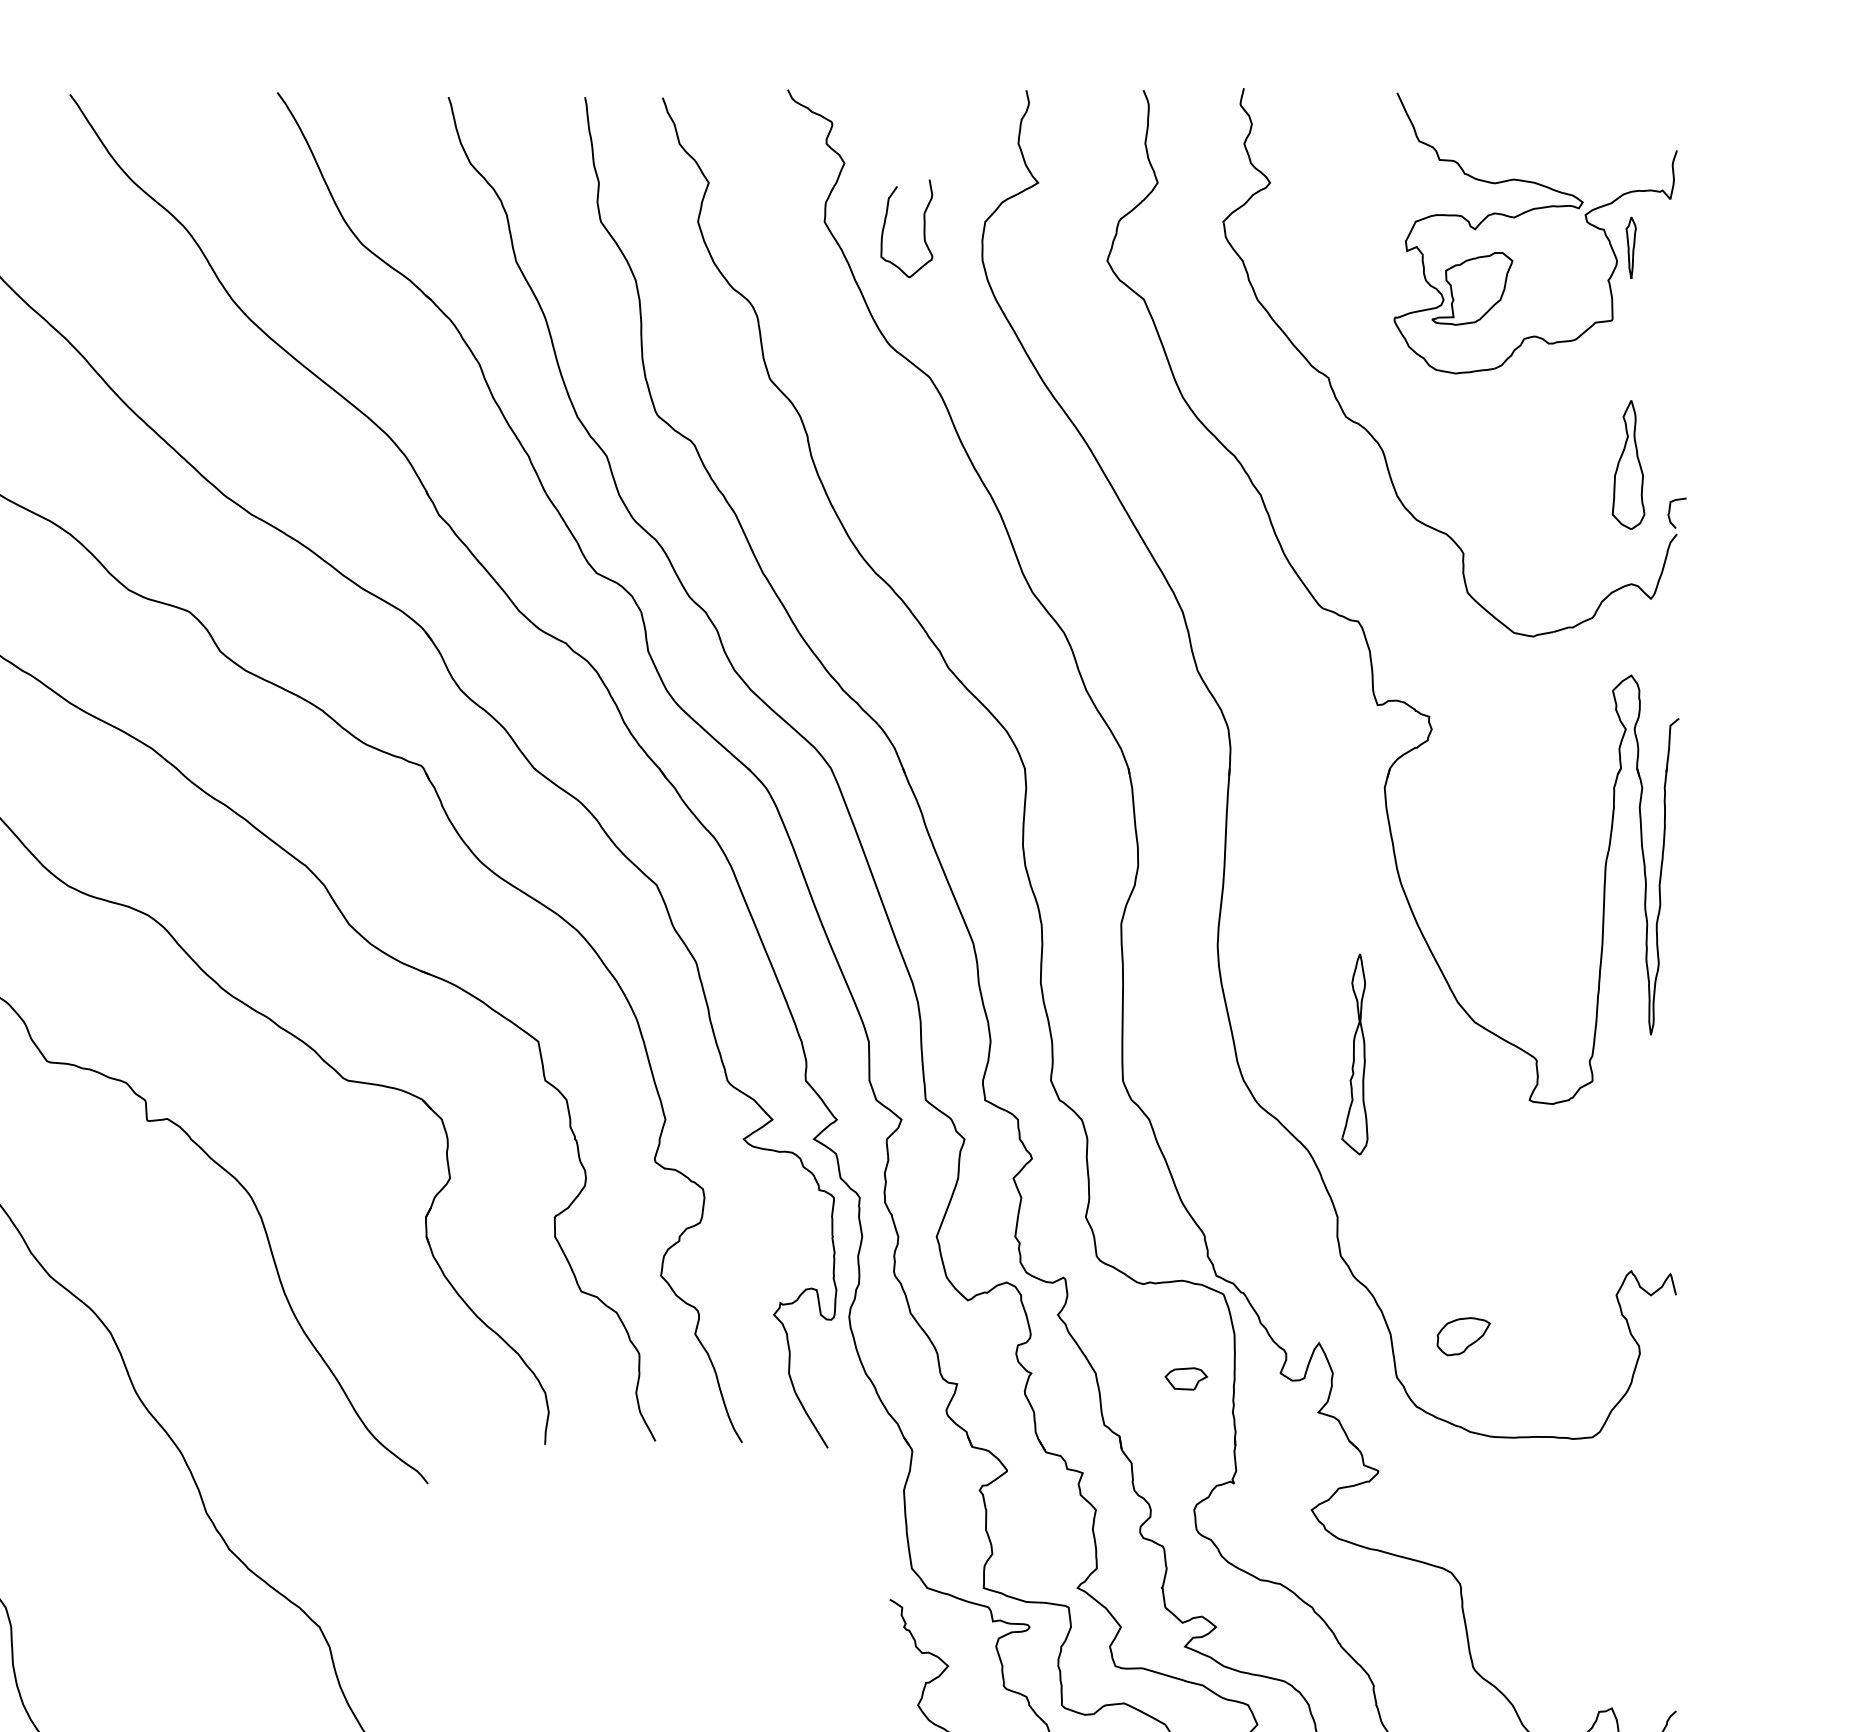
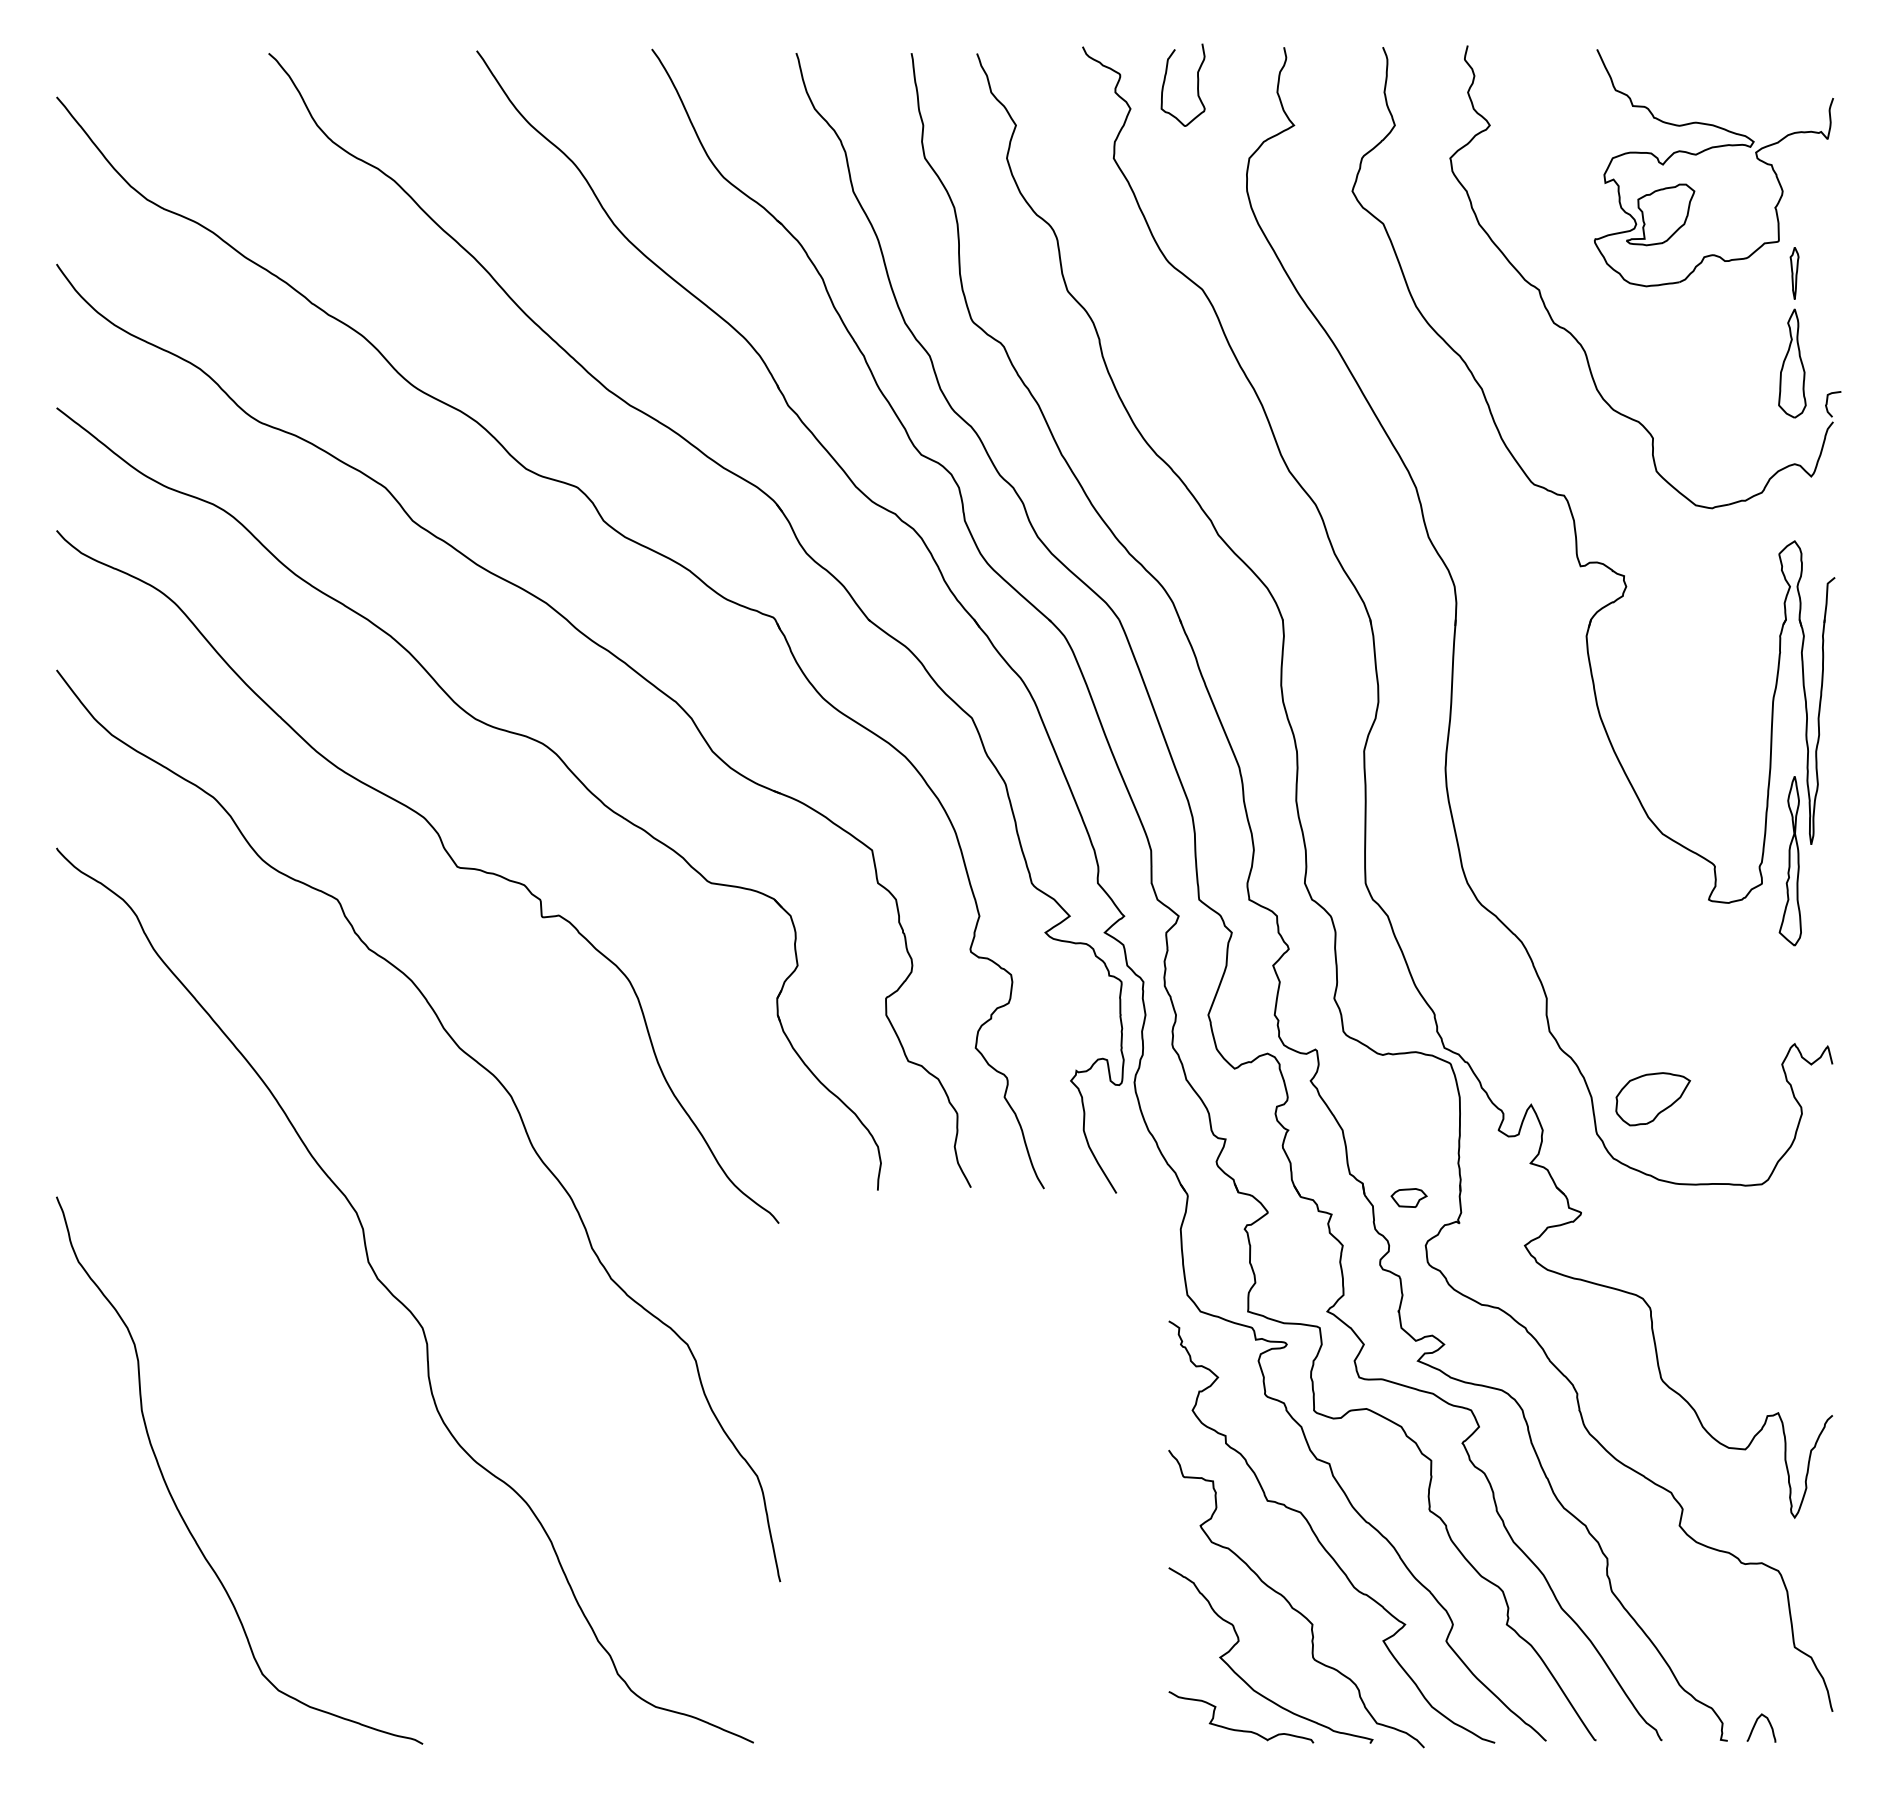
curve: (923, 227) -> (1197, 84), moved
part: (1631, 248) -> (1794, 273), moved
part: (1353, 1054) -> (1789, 861), moved
part: (1464, 1336) -> (1653, 1099), size x1.67
part: (1185, 1378) -> (1408, 1197), moved

